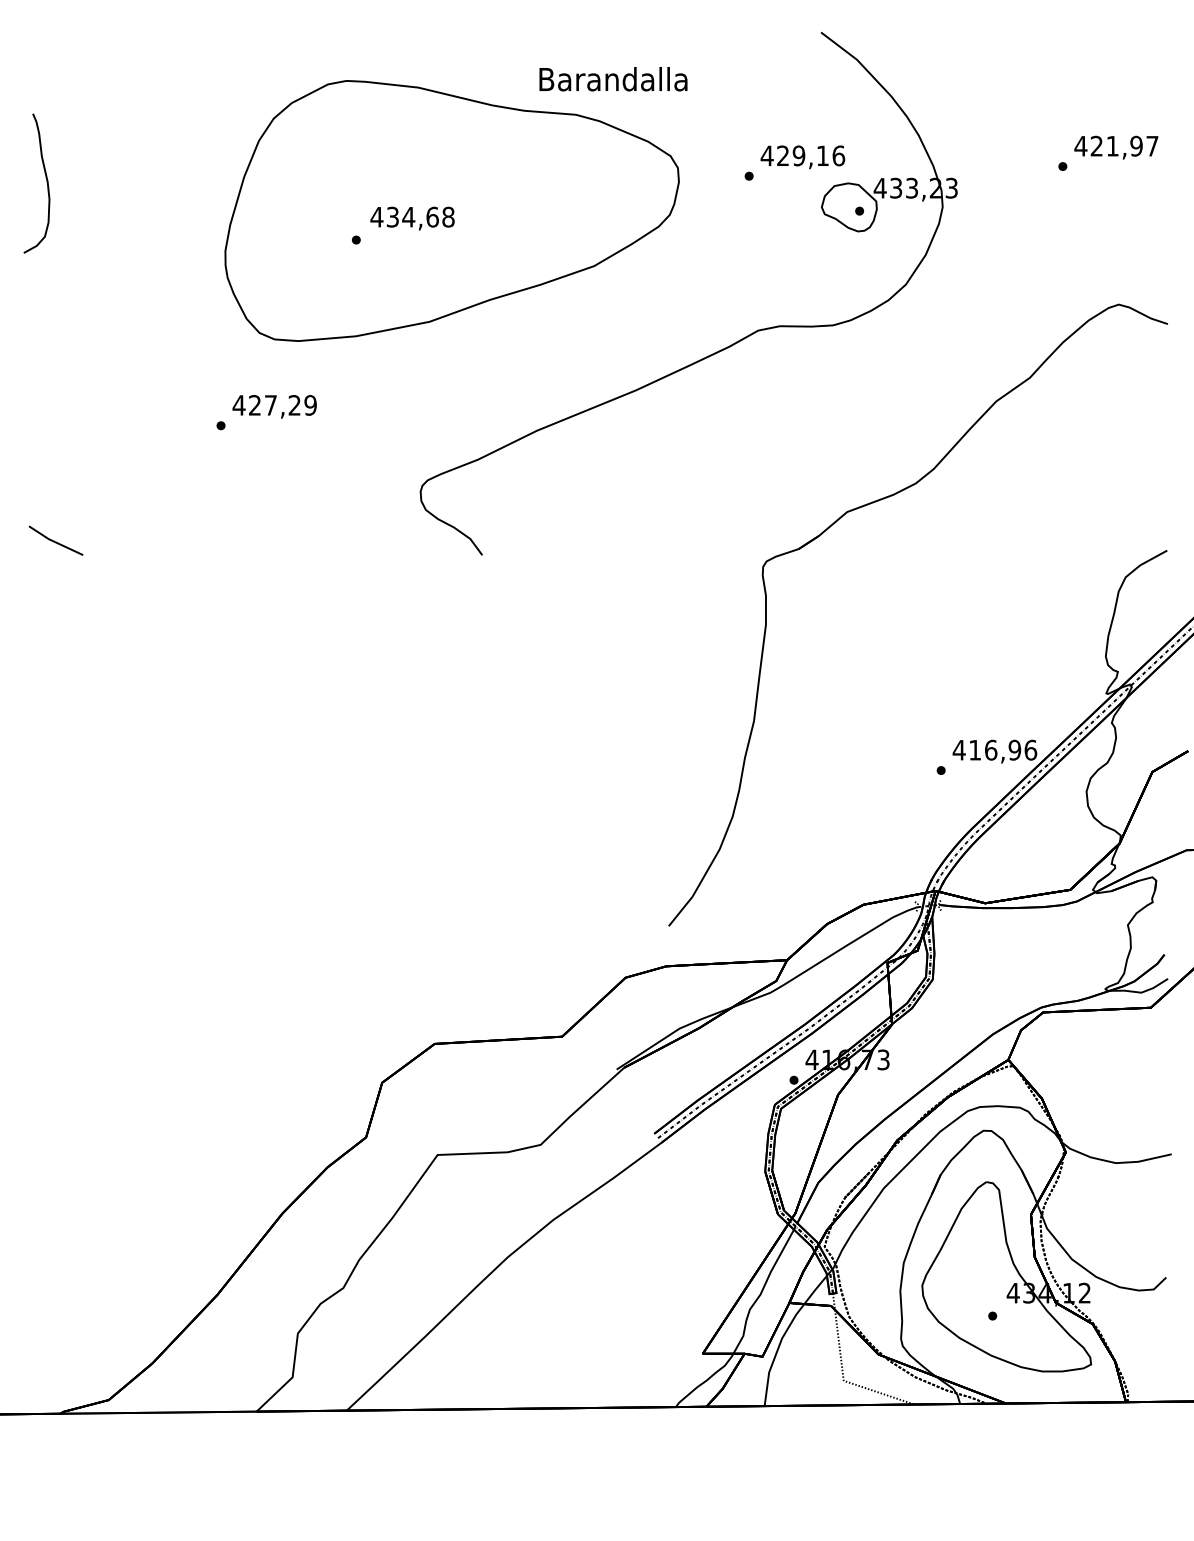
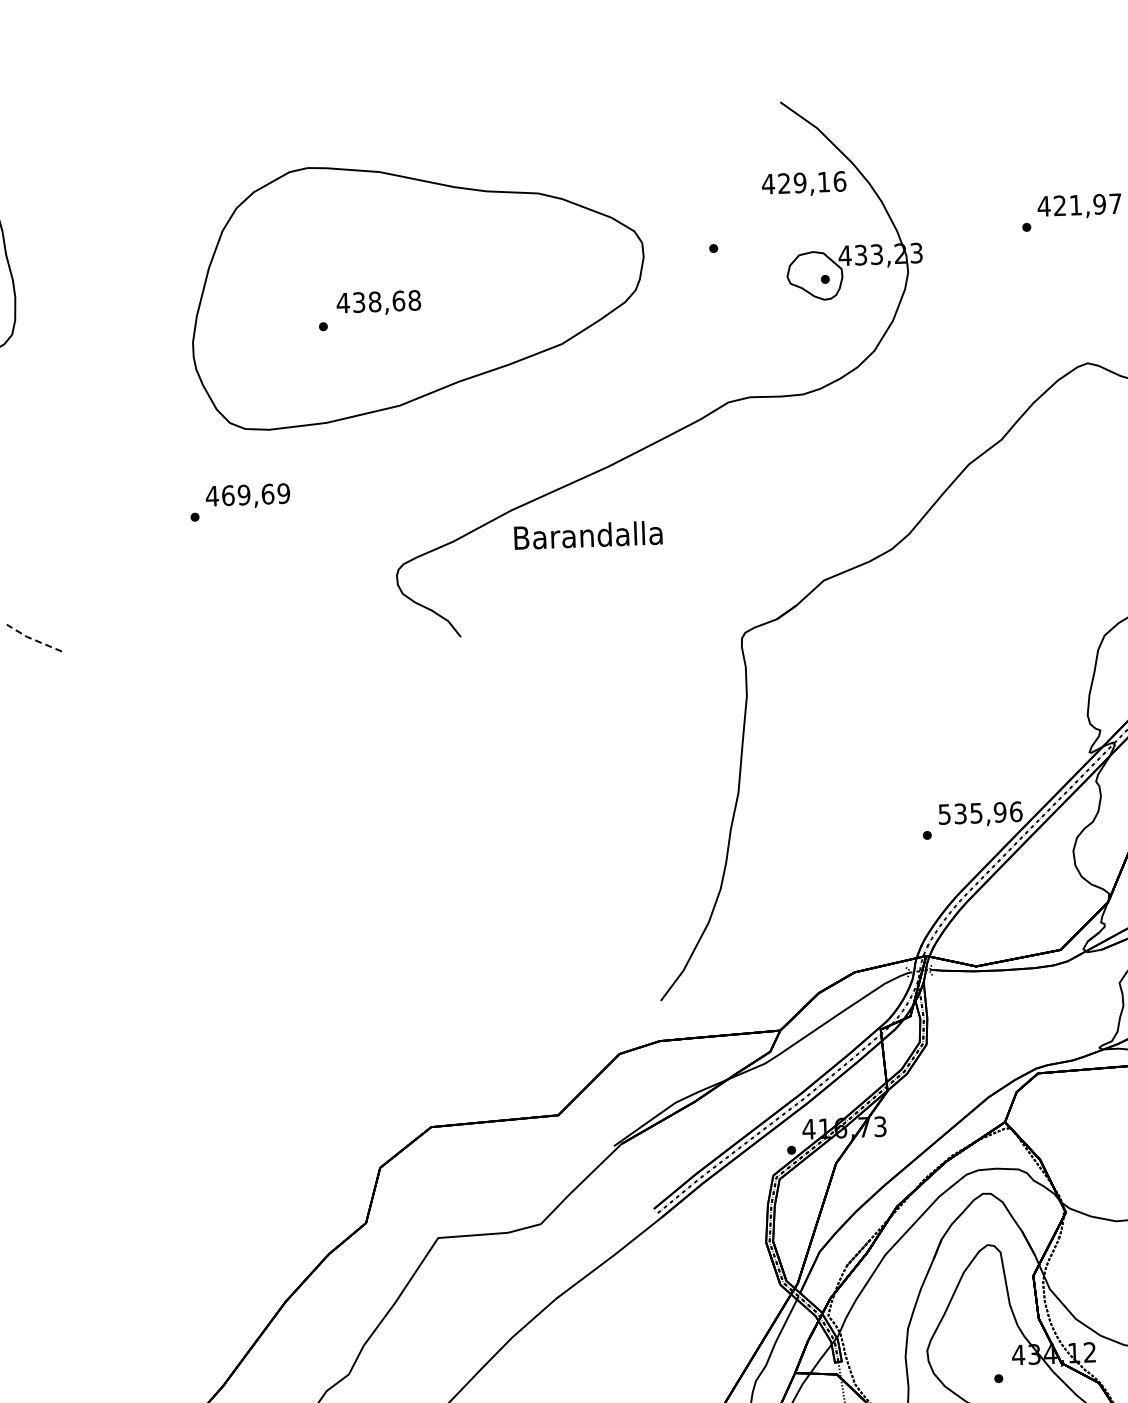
text: (613, 79) -> (588, 535), moved
text: (802, 157) -> (803, 184), moved
text: (408, 216) -> (374, 301), 434,68 -> 438,68
text: (275, 405) -> (248, 495), 427,29 -> 469,69
line: (54, 541) -> (32, 639), solid -> dashed
text: (974, 749) -> (959, 813), 416,96 -> 535,96

